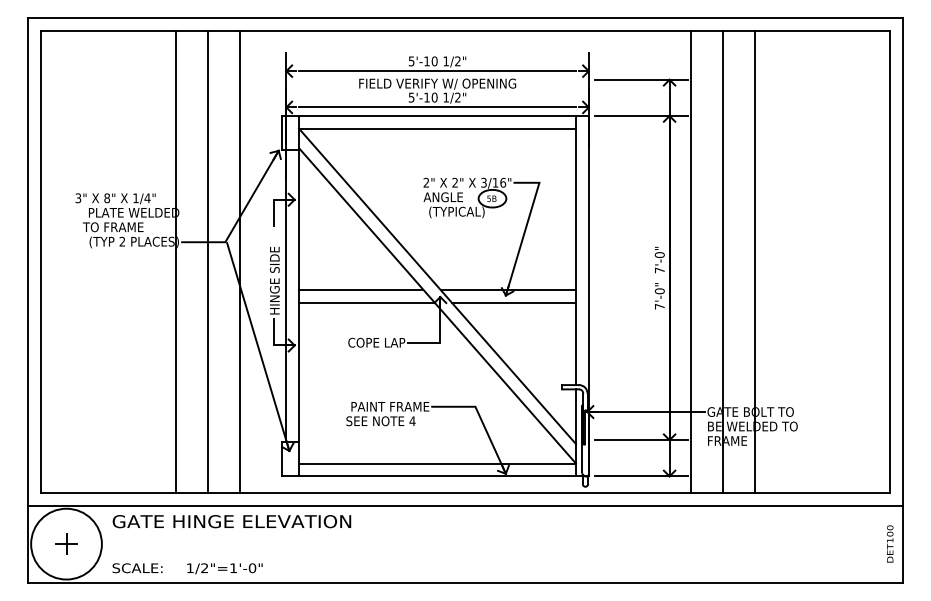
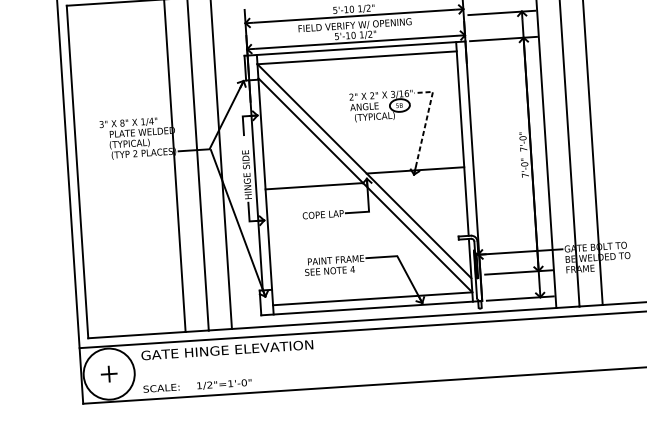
line: (526, 225) -> (425, 123), solid -> dashed
text: (113, 227) -> (128, 143), TO FRAME -> (TYPICAL)
line: (361, 289) -> (309, 177), removed
line: (513, 302) -> (419, 179), removed

